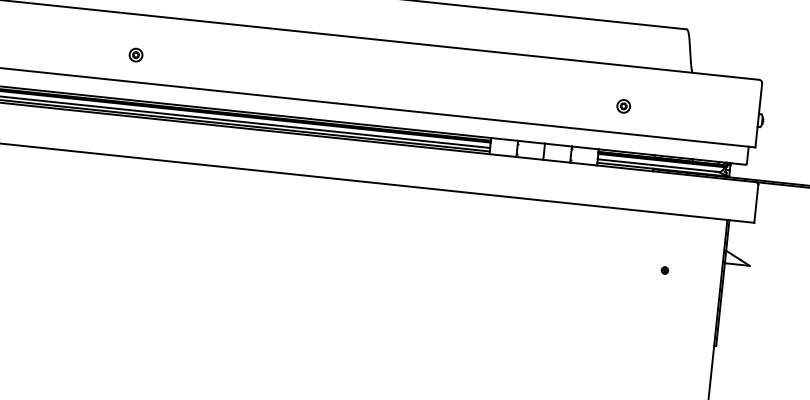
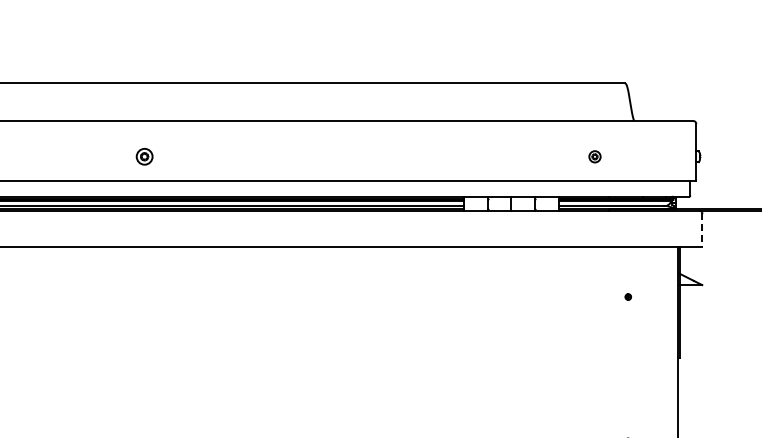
part: (135, 54) -> (143, 156), size x1.4
part: (623, 105) -> (594, 156), moved
line: (756, 203) -> (702, 229), solid -> dashed

